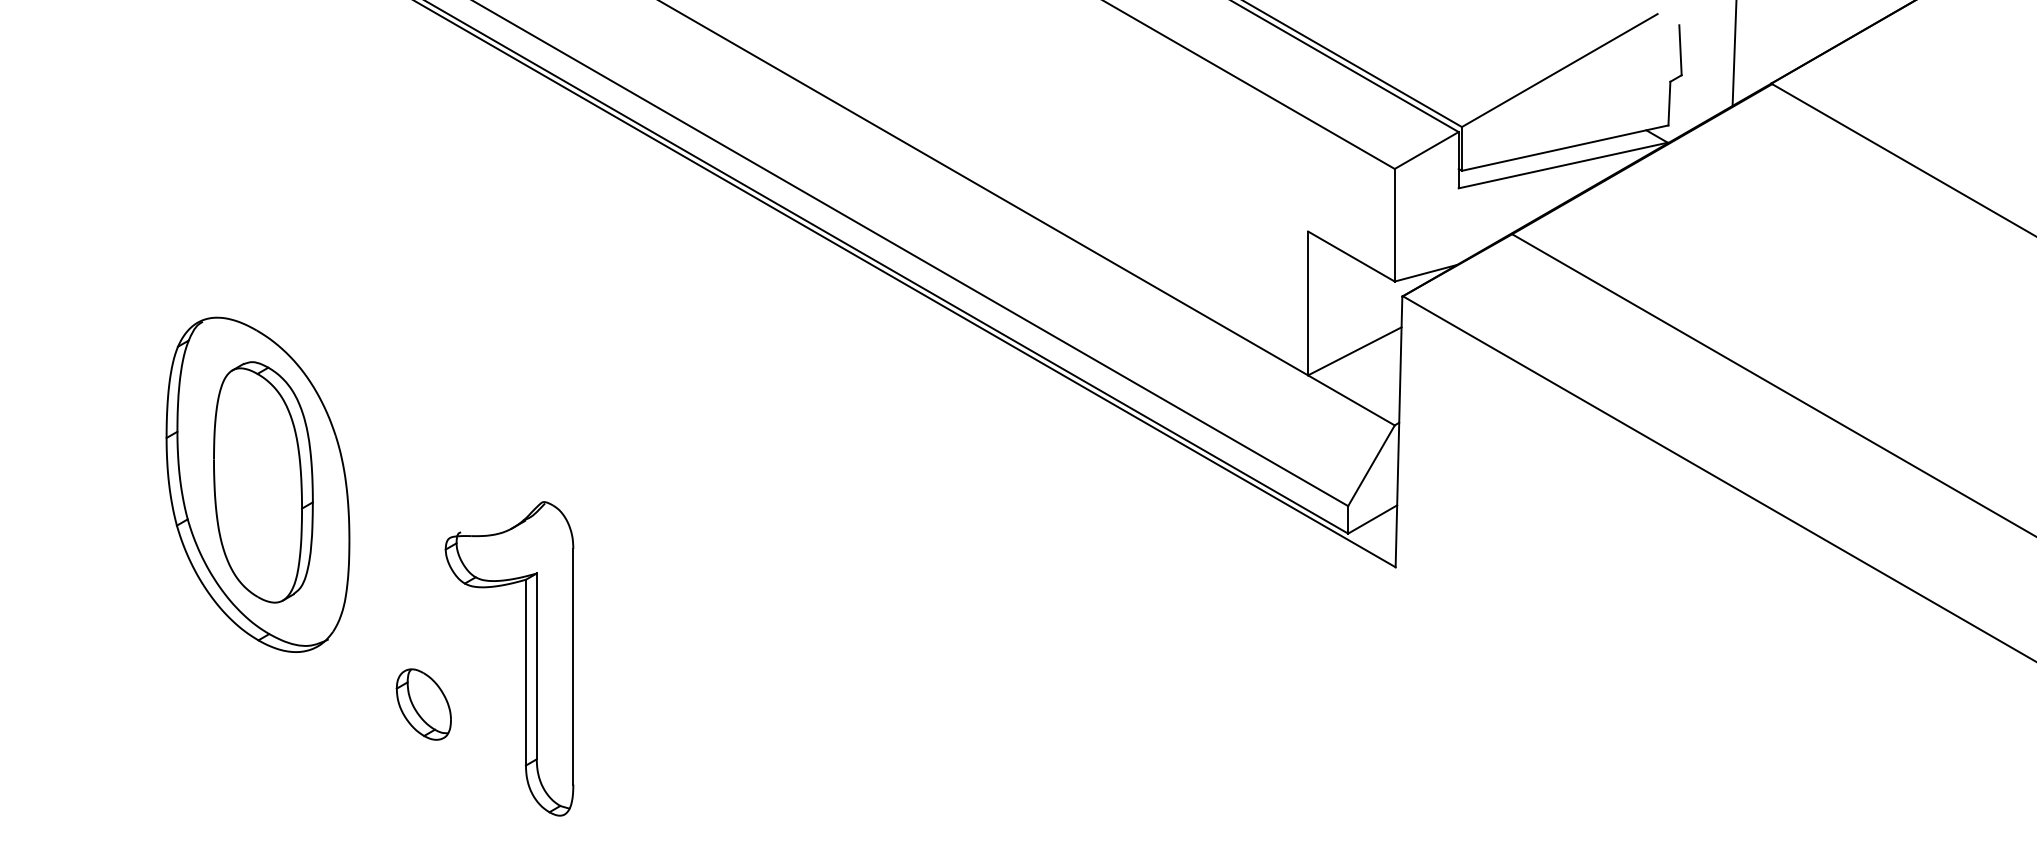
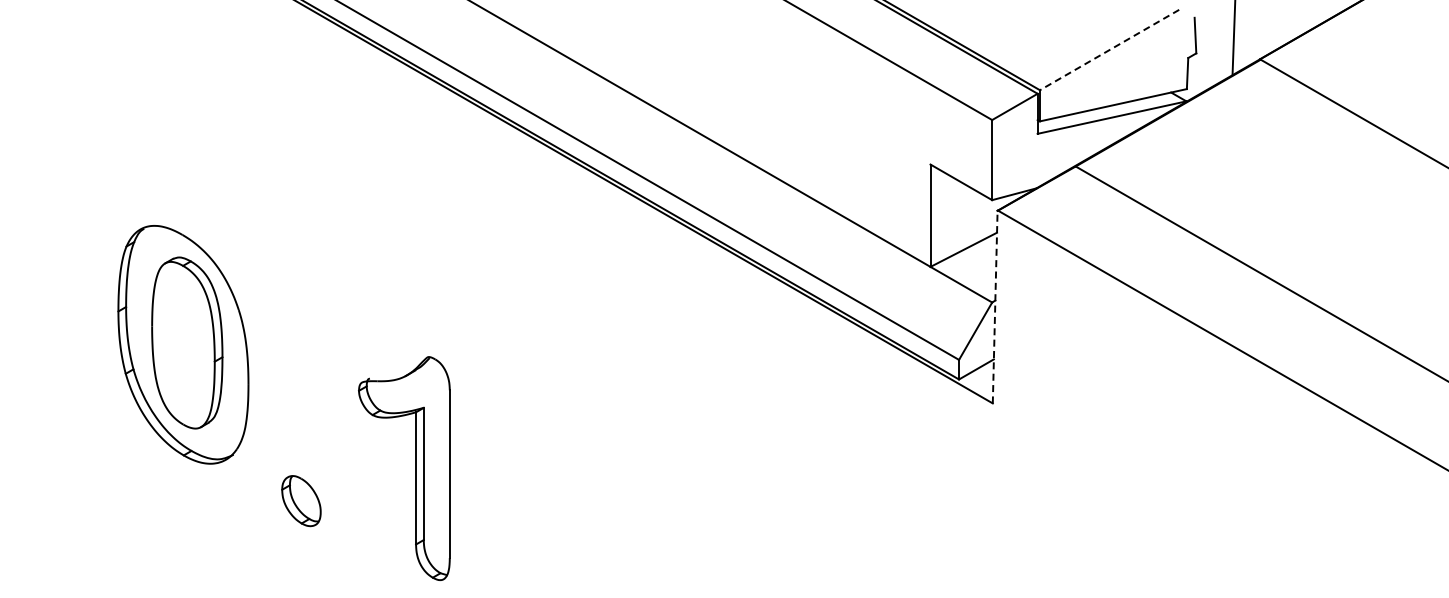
line: (1559, 71) -> (1109, 50), solid -> dashed
line: (1399, 431) -> (995, 306), solid -> dashed
part: (525, 658) -> (415, 468), moved

